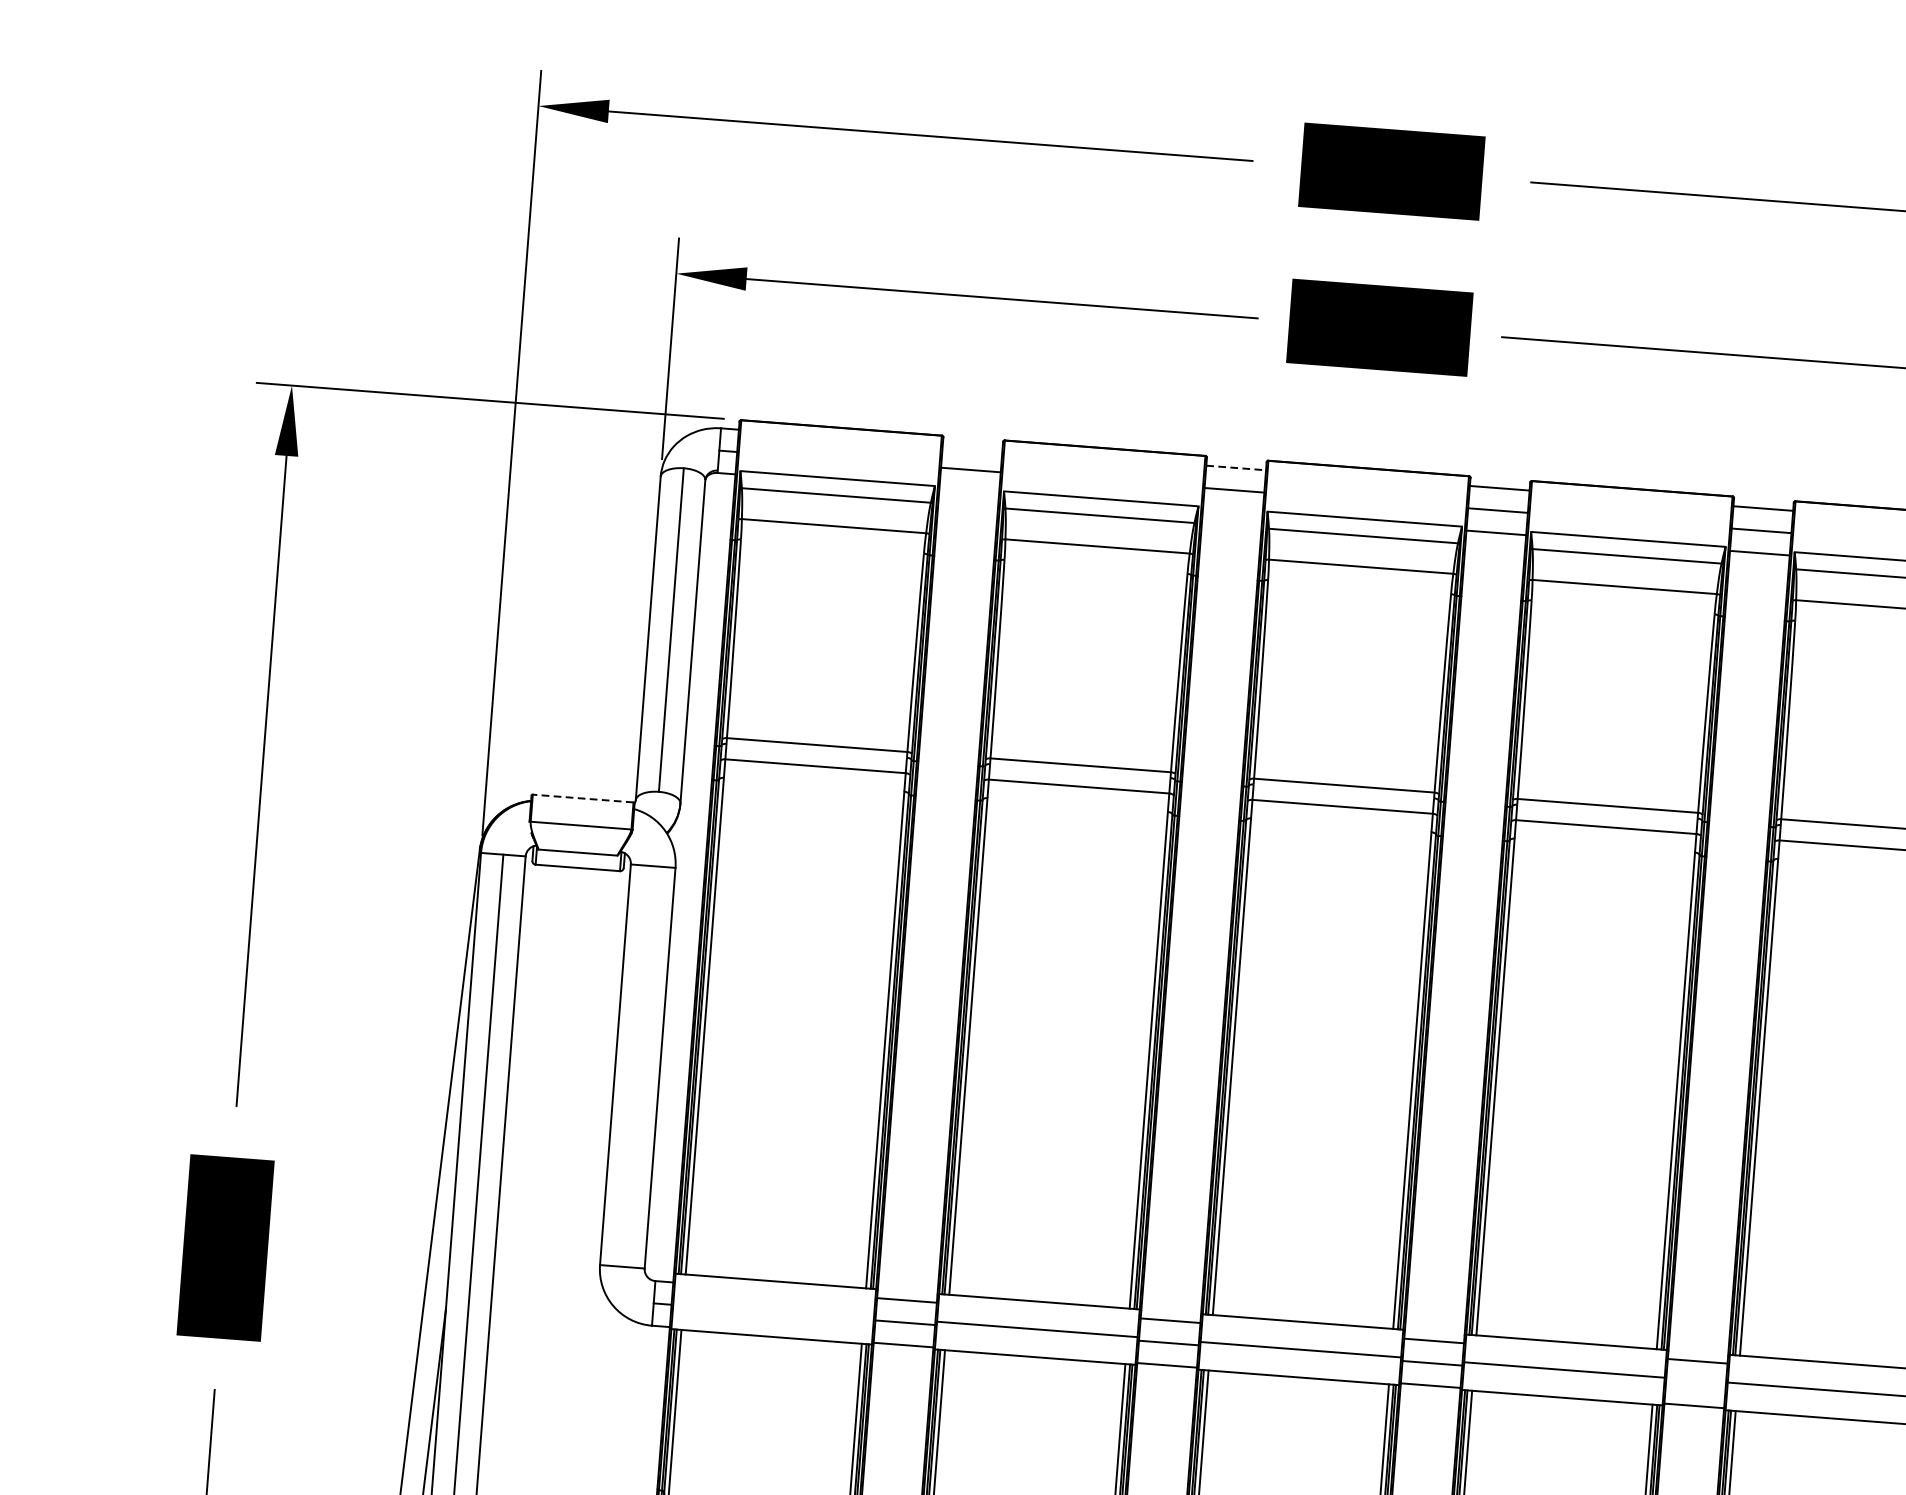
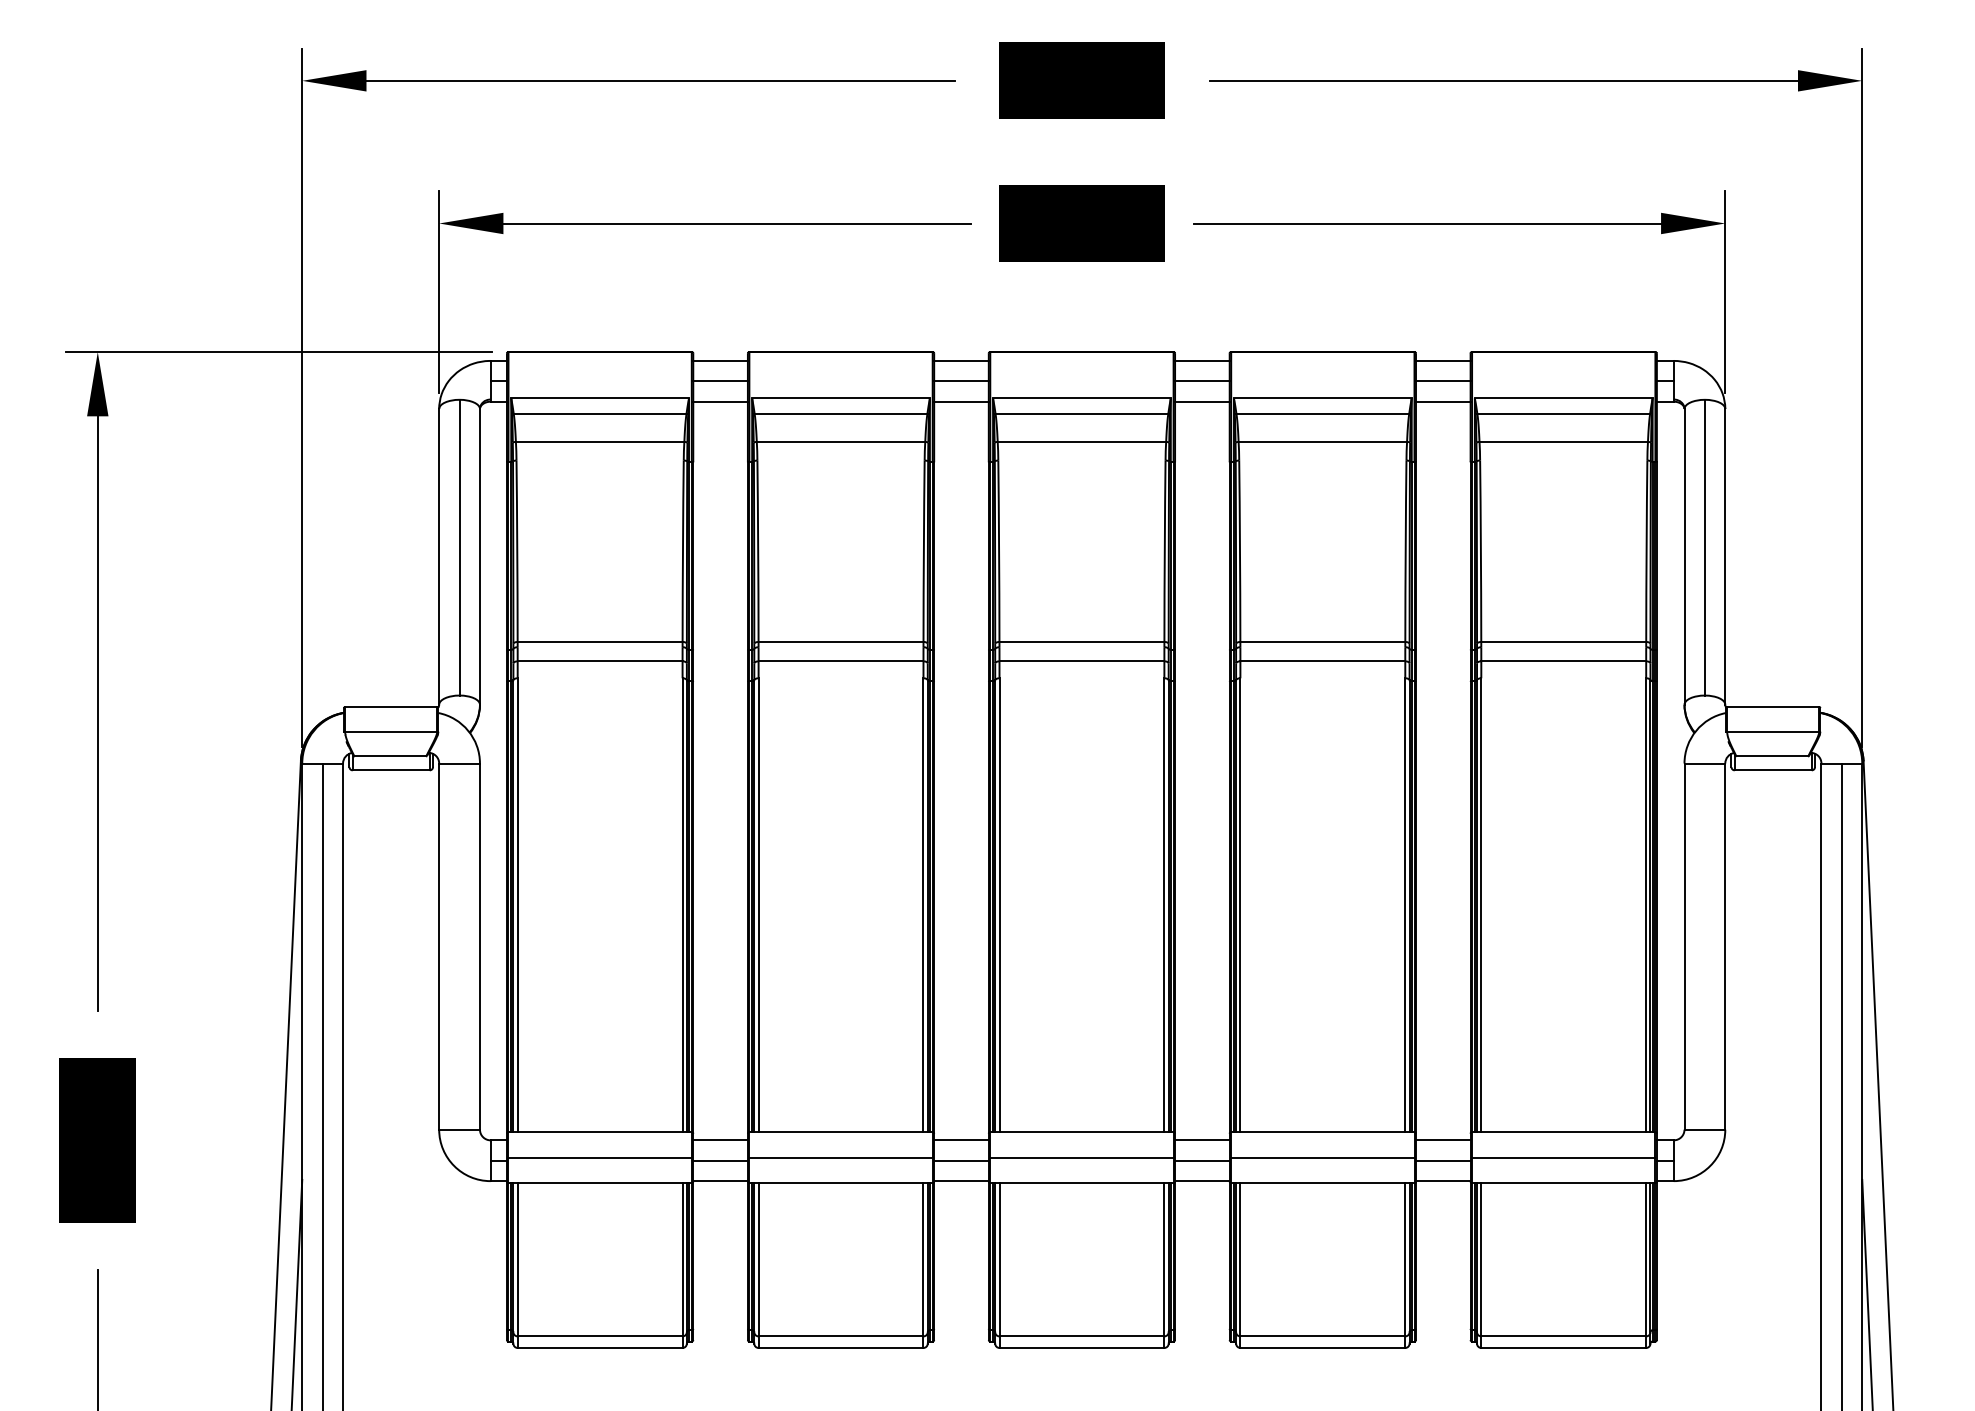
line: (972, 447) -> (720, 360), added
line: (1236, 467) -> (961, 360), dashed -> solid
line: (969, 492) -> (720, 401), added
line: (1232, 512) -> (961, 401), added
line: (582, 797) -> (390, 706), dashed -> solid
line: (773, 1309) -> (599, 1157), added
line: (1695, 1383) -> (1442, 1160), added

